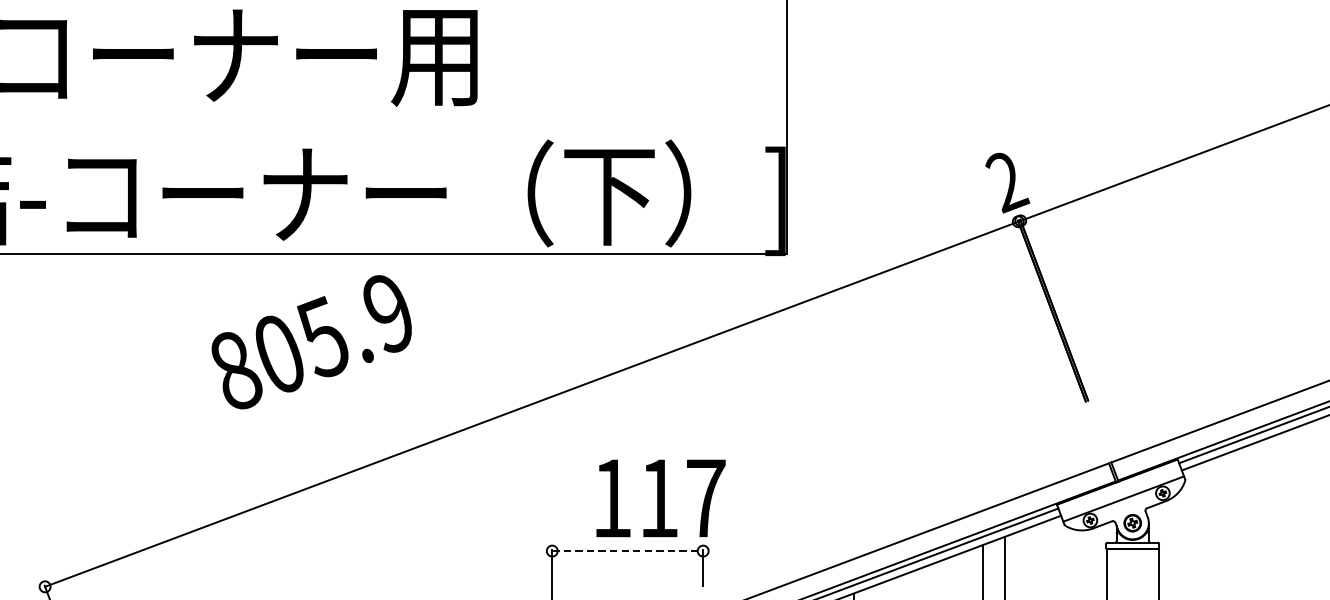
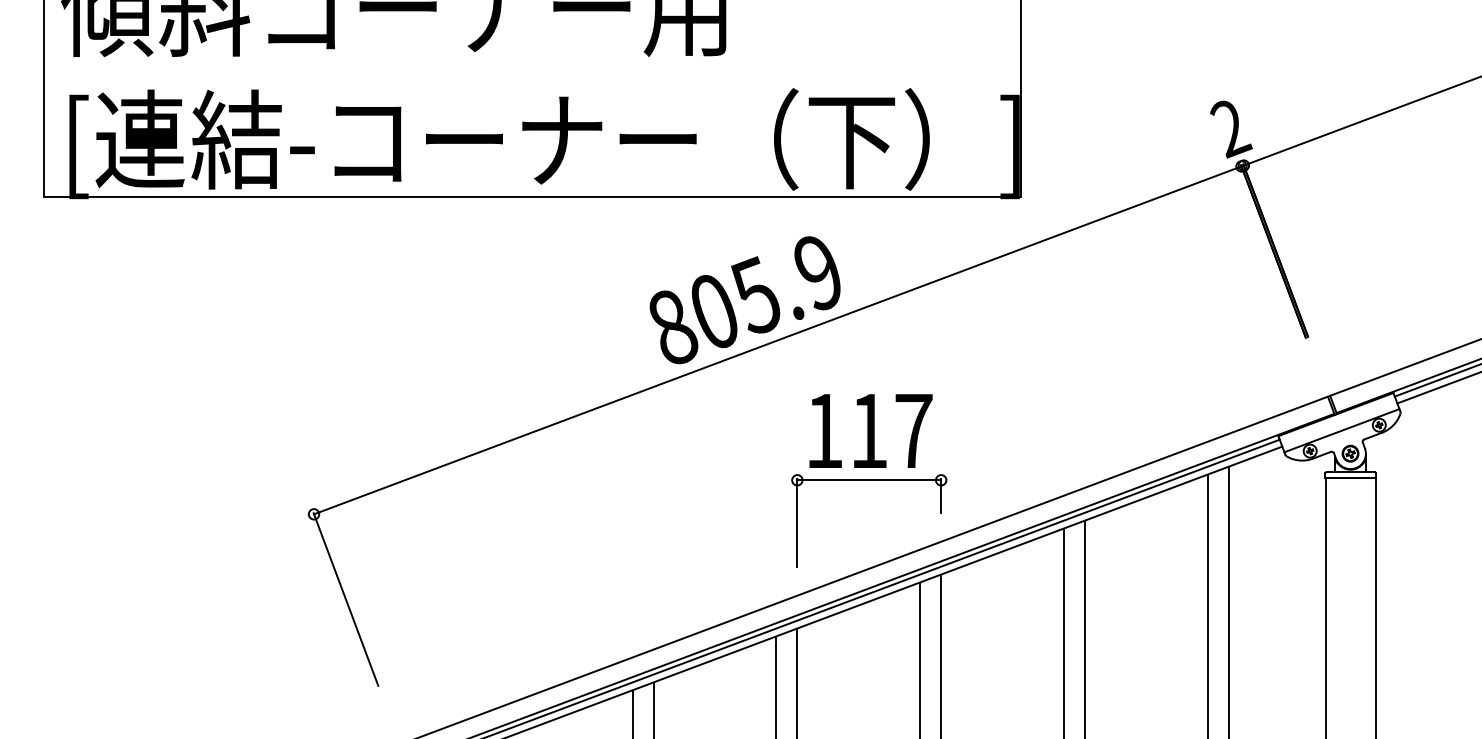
text: (311, 342) -> (744, 300), moved
text: (660, 497) -> (870, 430), moved
line: (627, 551) -> (869, 480), dashed -> solid

